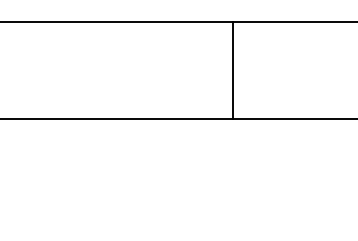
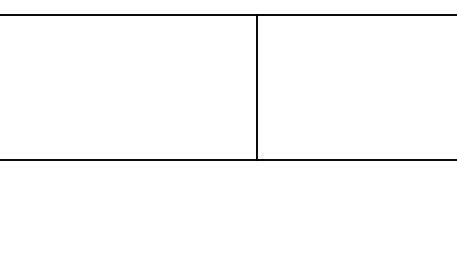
line: (232, 70) -> (257, 87), moved

